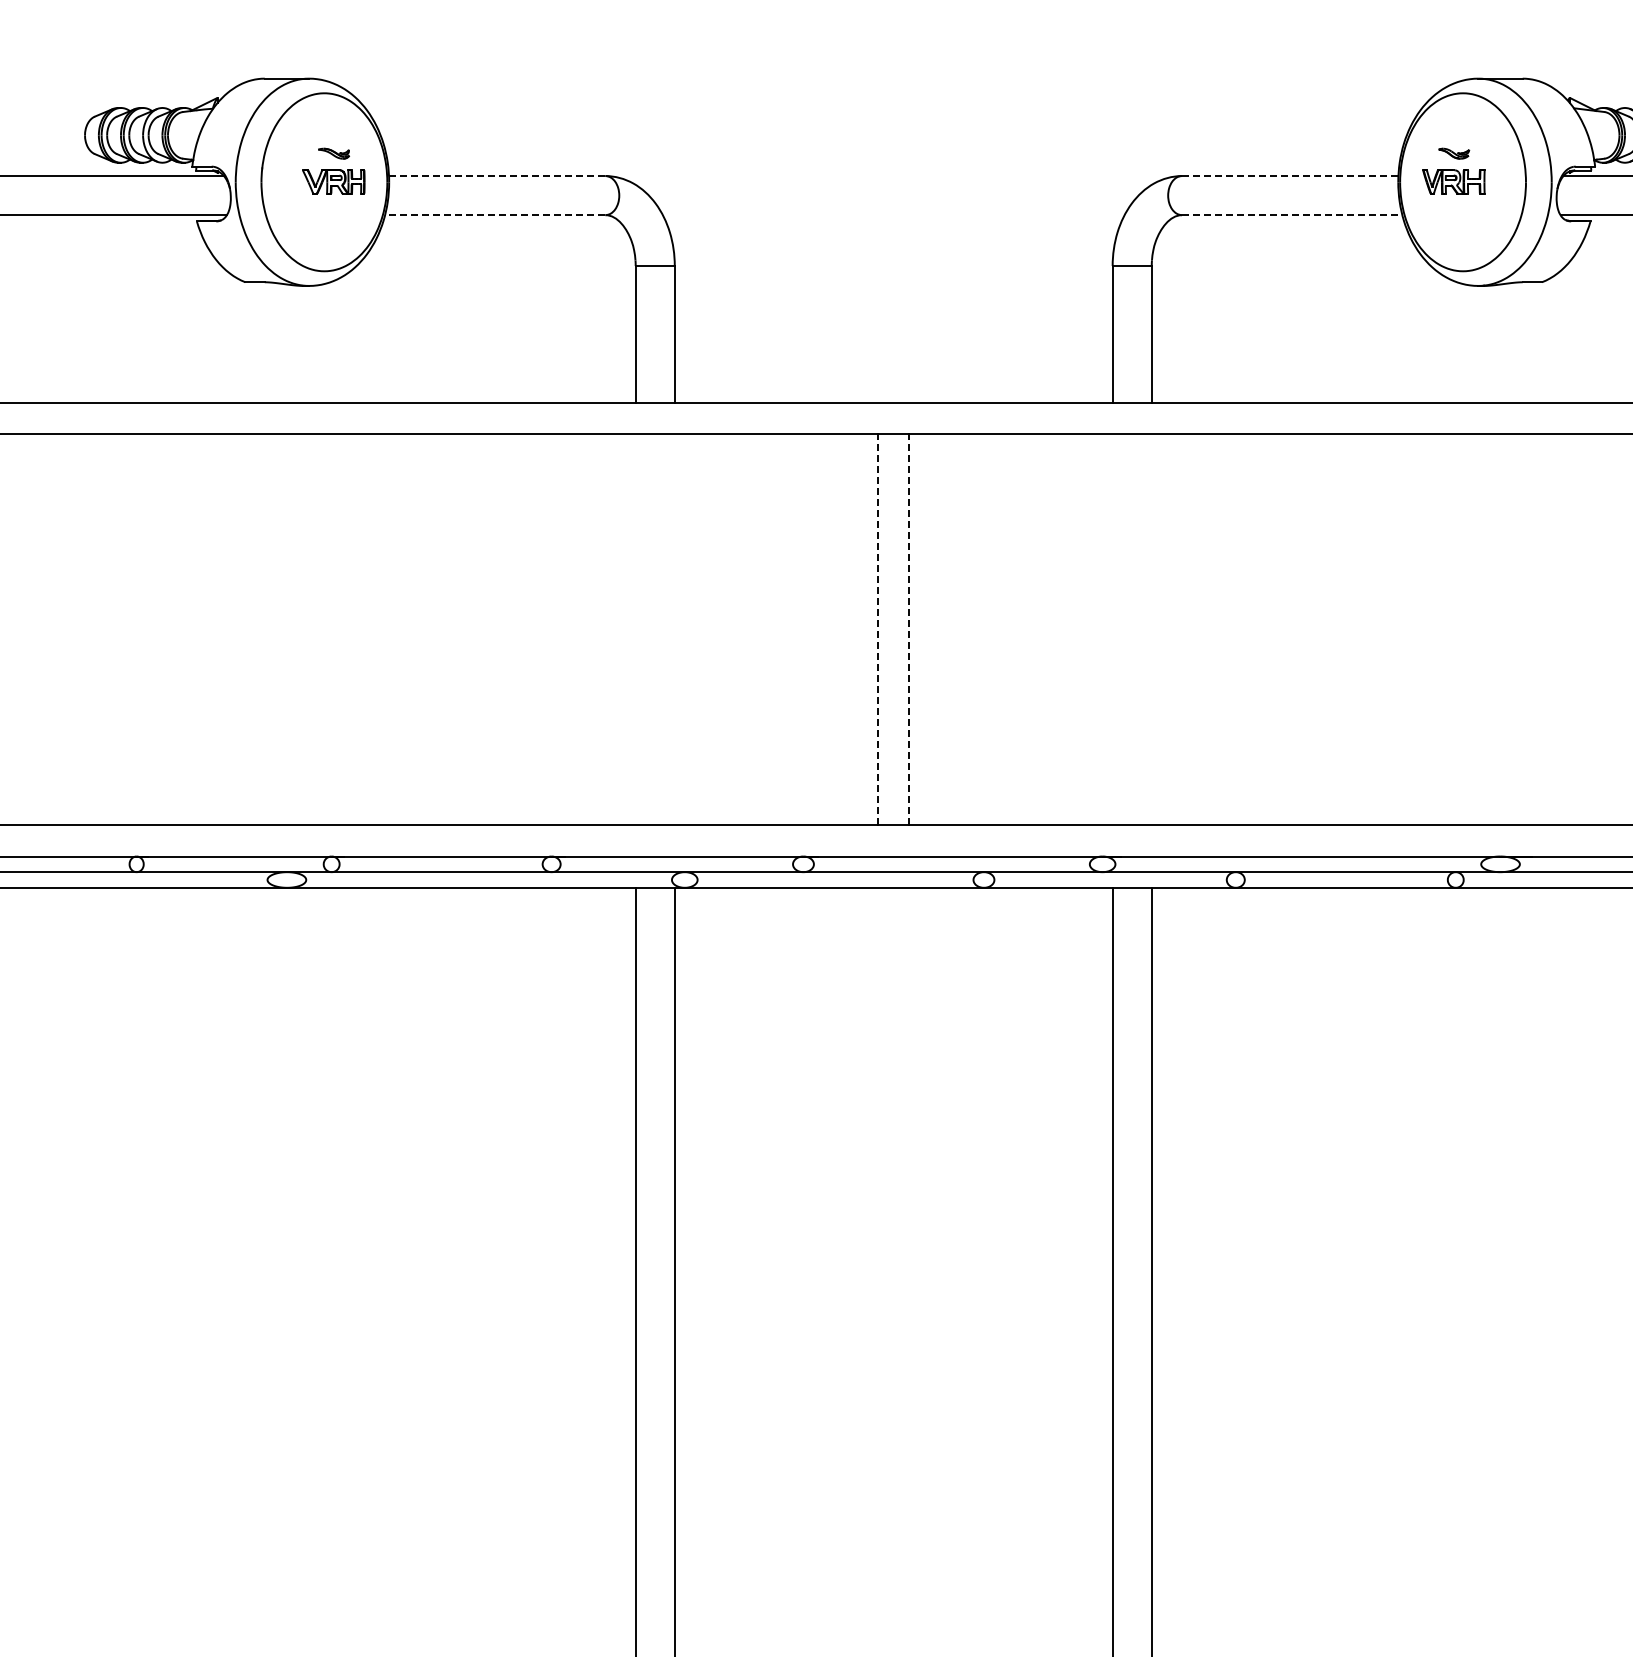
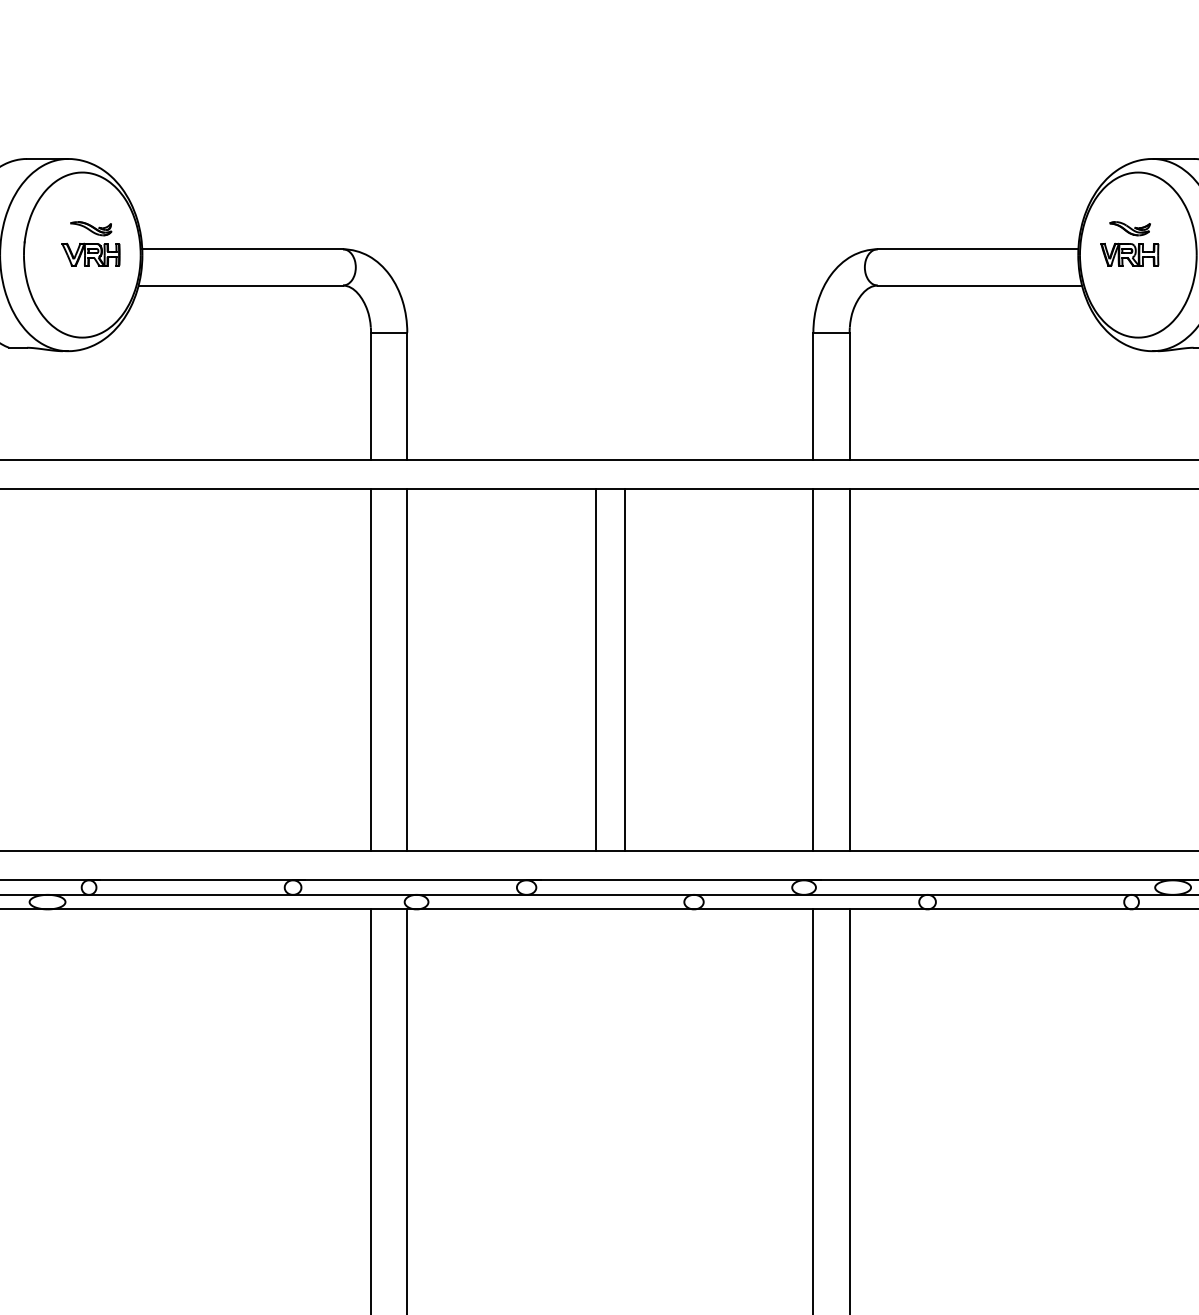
part: (333, 153) -> (90, 228), size x1.43
part: (1453, 153) -> (1129, 228), size x1.43
line: (496, 176) -> (241, 249), dashed -> solid
line: (1290, 176) -> (978, 249), dashed -> solid
line: (494, 215) -> (240, 285), dashed -> solid
line: (1292, 215) -> (980, 285), dashed -> solid
line: (635, 629) -> (370, 669), added
line: (674, 629) -> (407, 669), added
line: (878, 629) -> (596, 669), dashed -> solid
line: (909, 629) -> (624, 669), dashed -> solid
line: (1112, 629) -> (813, 669), added
line: (1151, 629) -> (849, 669), added

